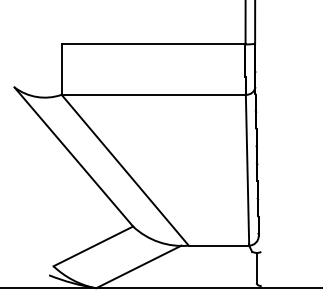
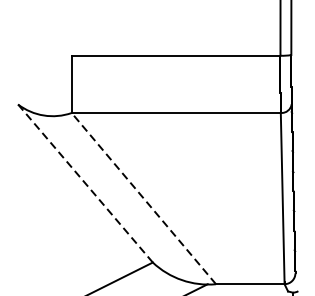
line: (74, 157) -> (86, 184), solid -> dashed
line: (125, 170) -> (144, 198), solid -> dashed

